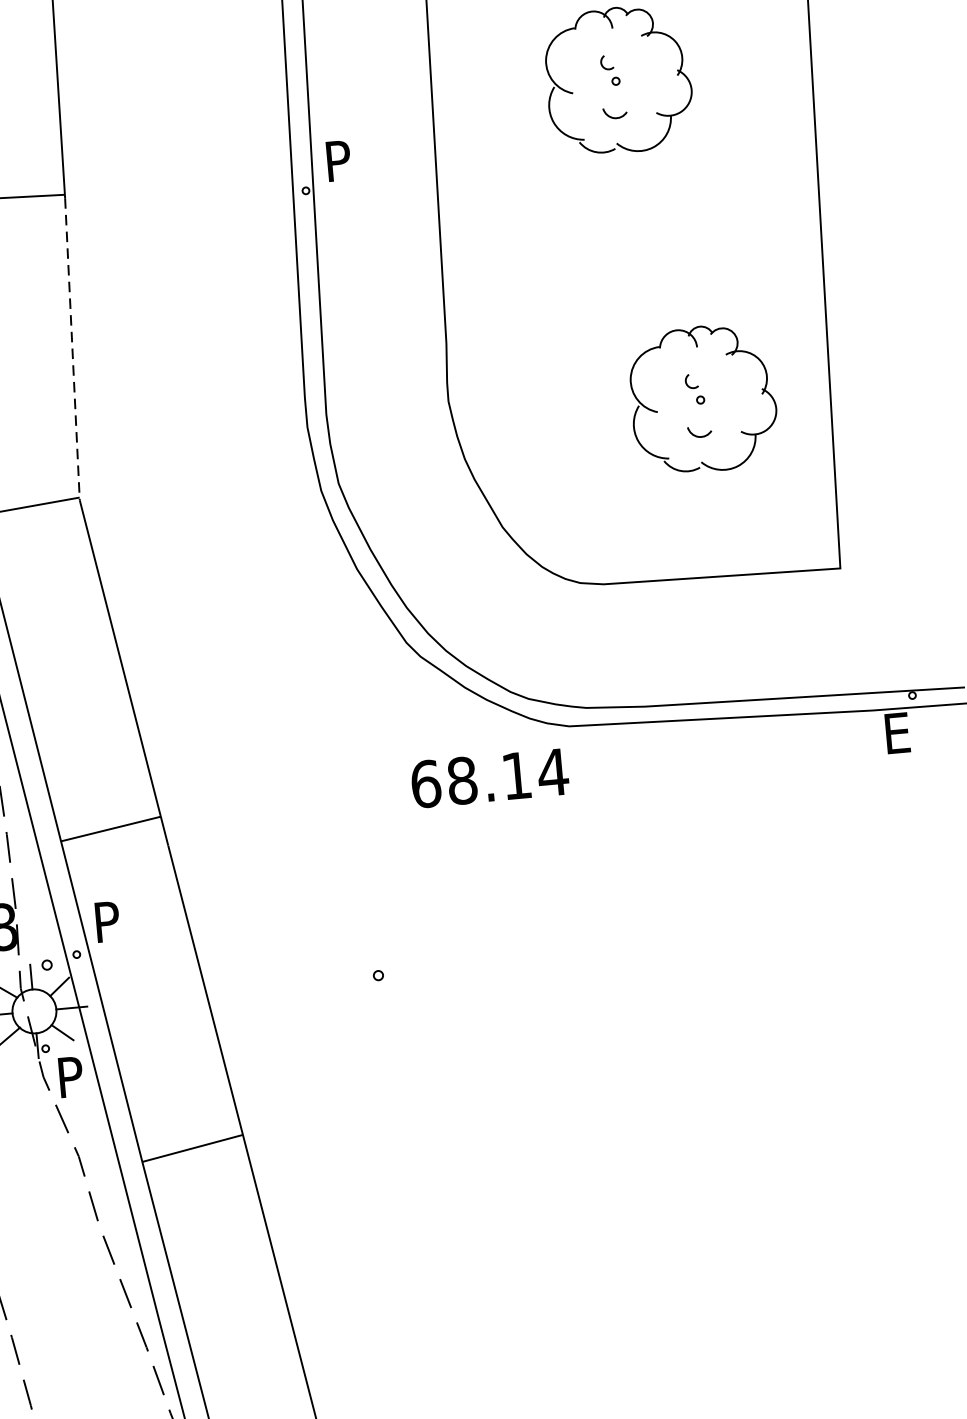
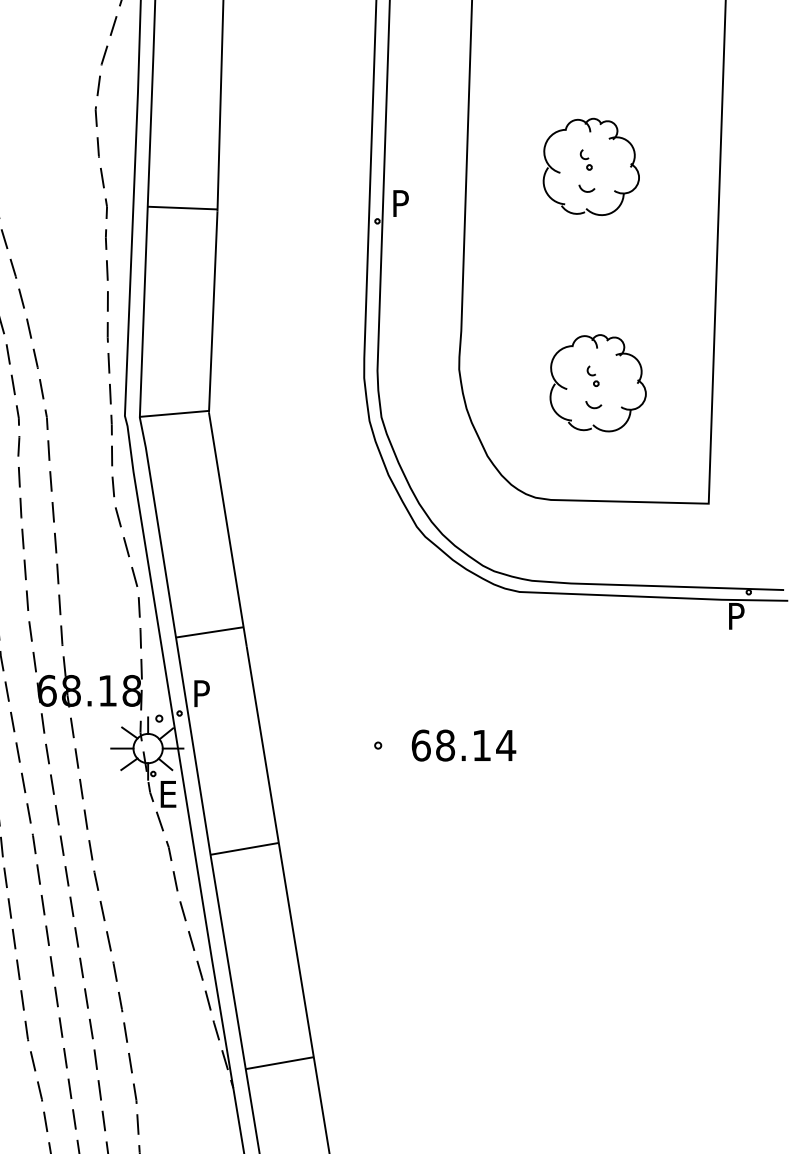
line: (72, 349) -> (213, 312), dashed -> solid
part: (702, 399) -> (597, 383), moved
text: (900, 733) -> (738, 616), E -> P
text: (489, 778) -> (463, 745), moved
text: (74, 1077) -> (170, 794), P -> E

